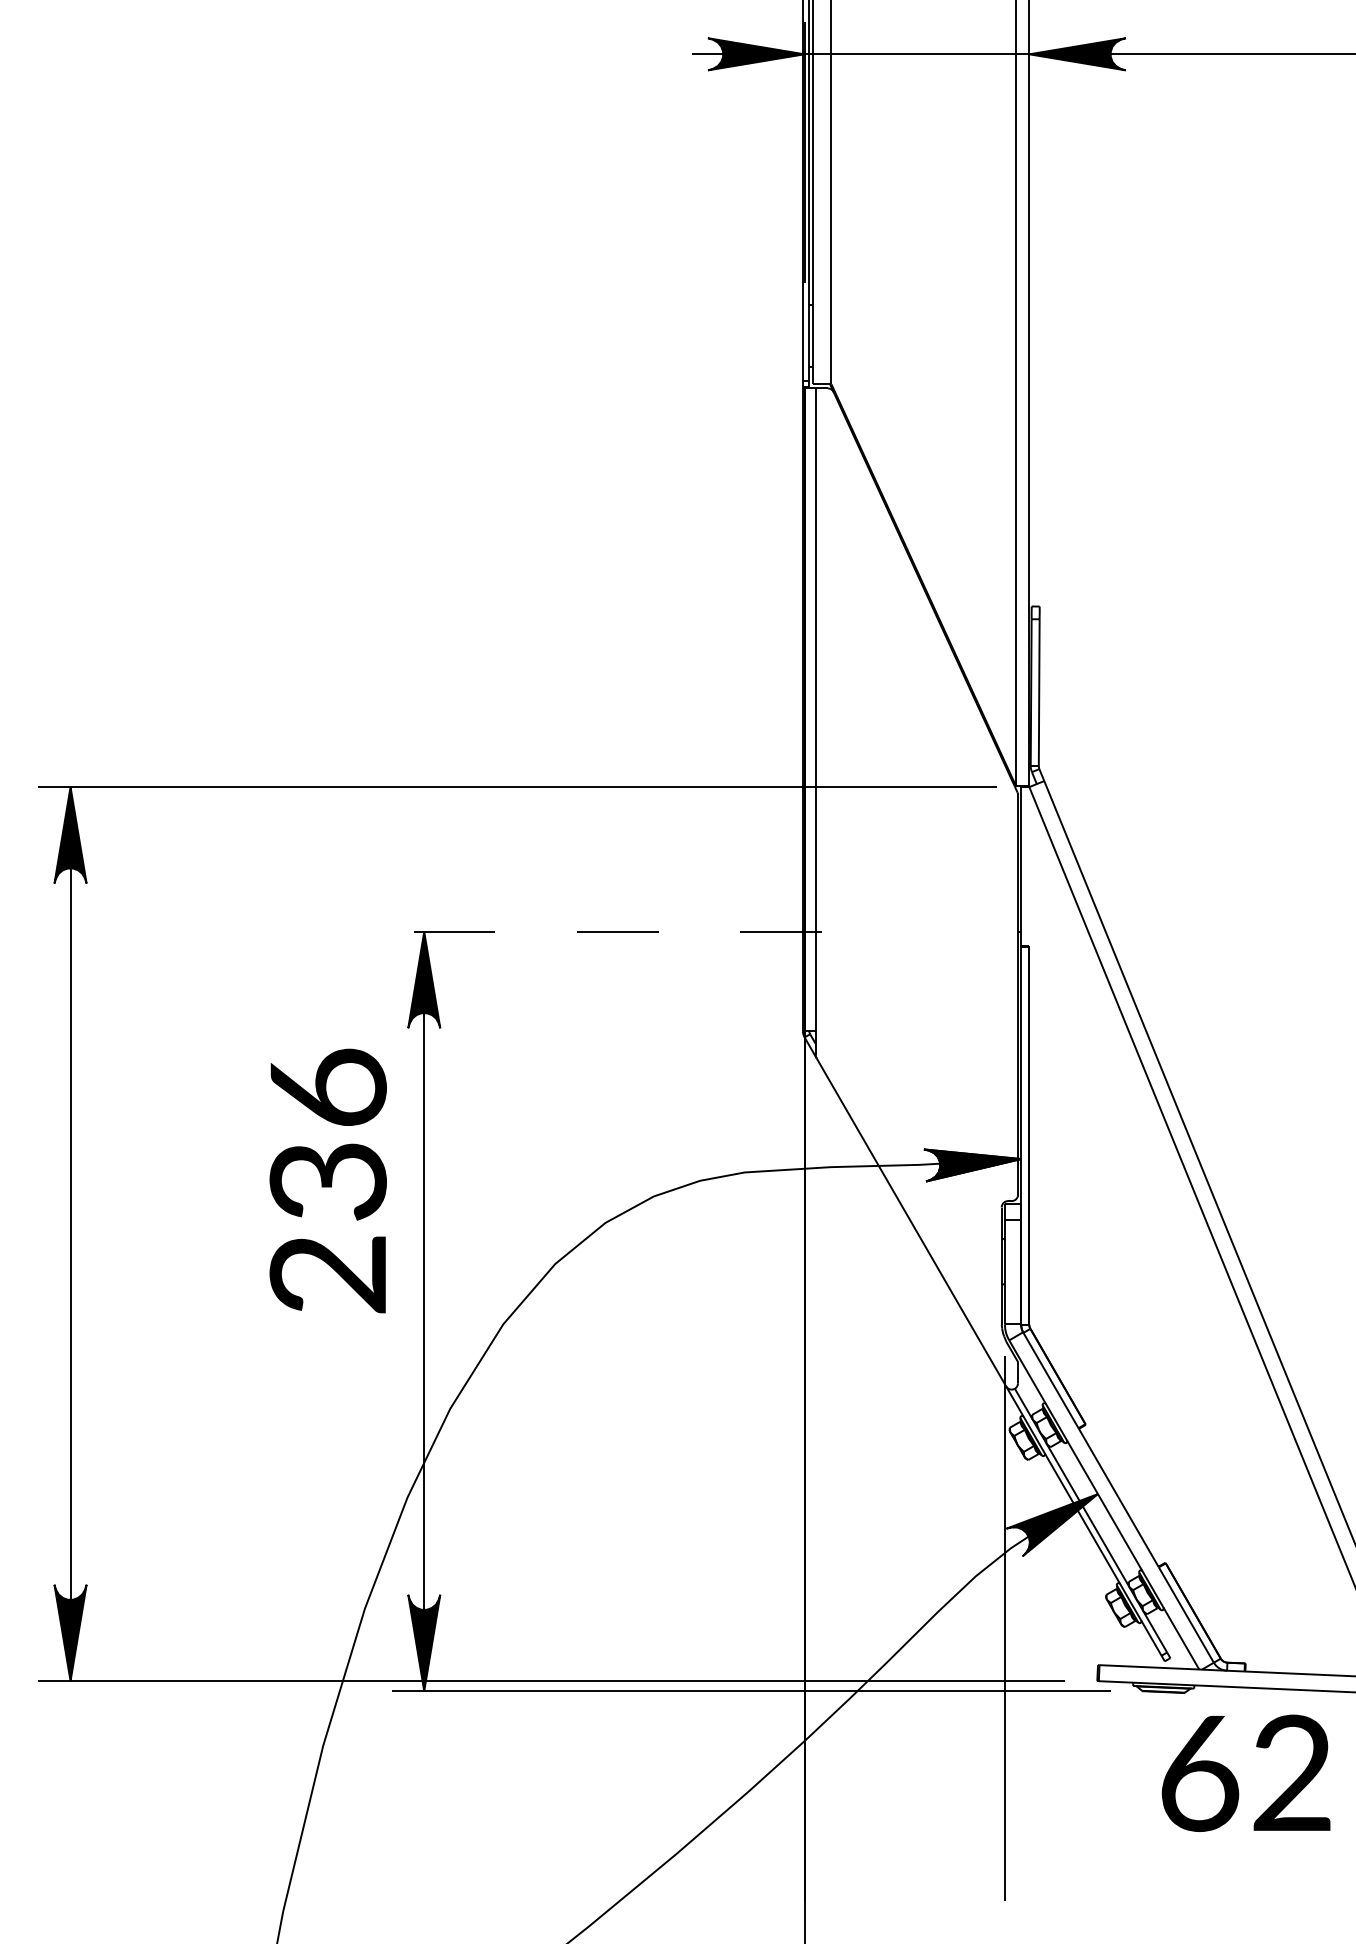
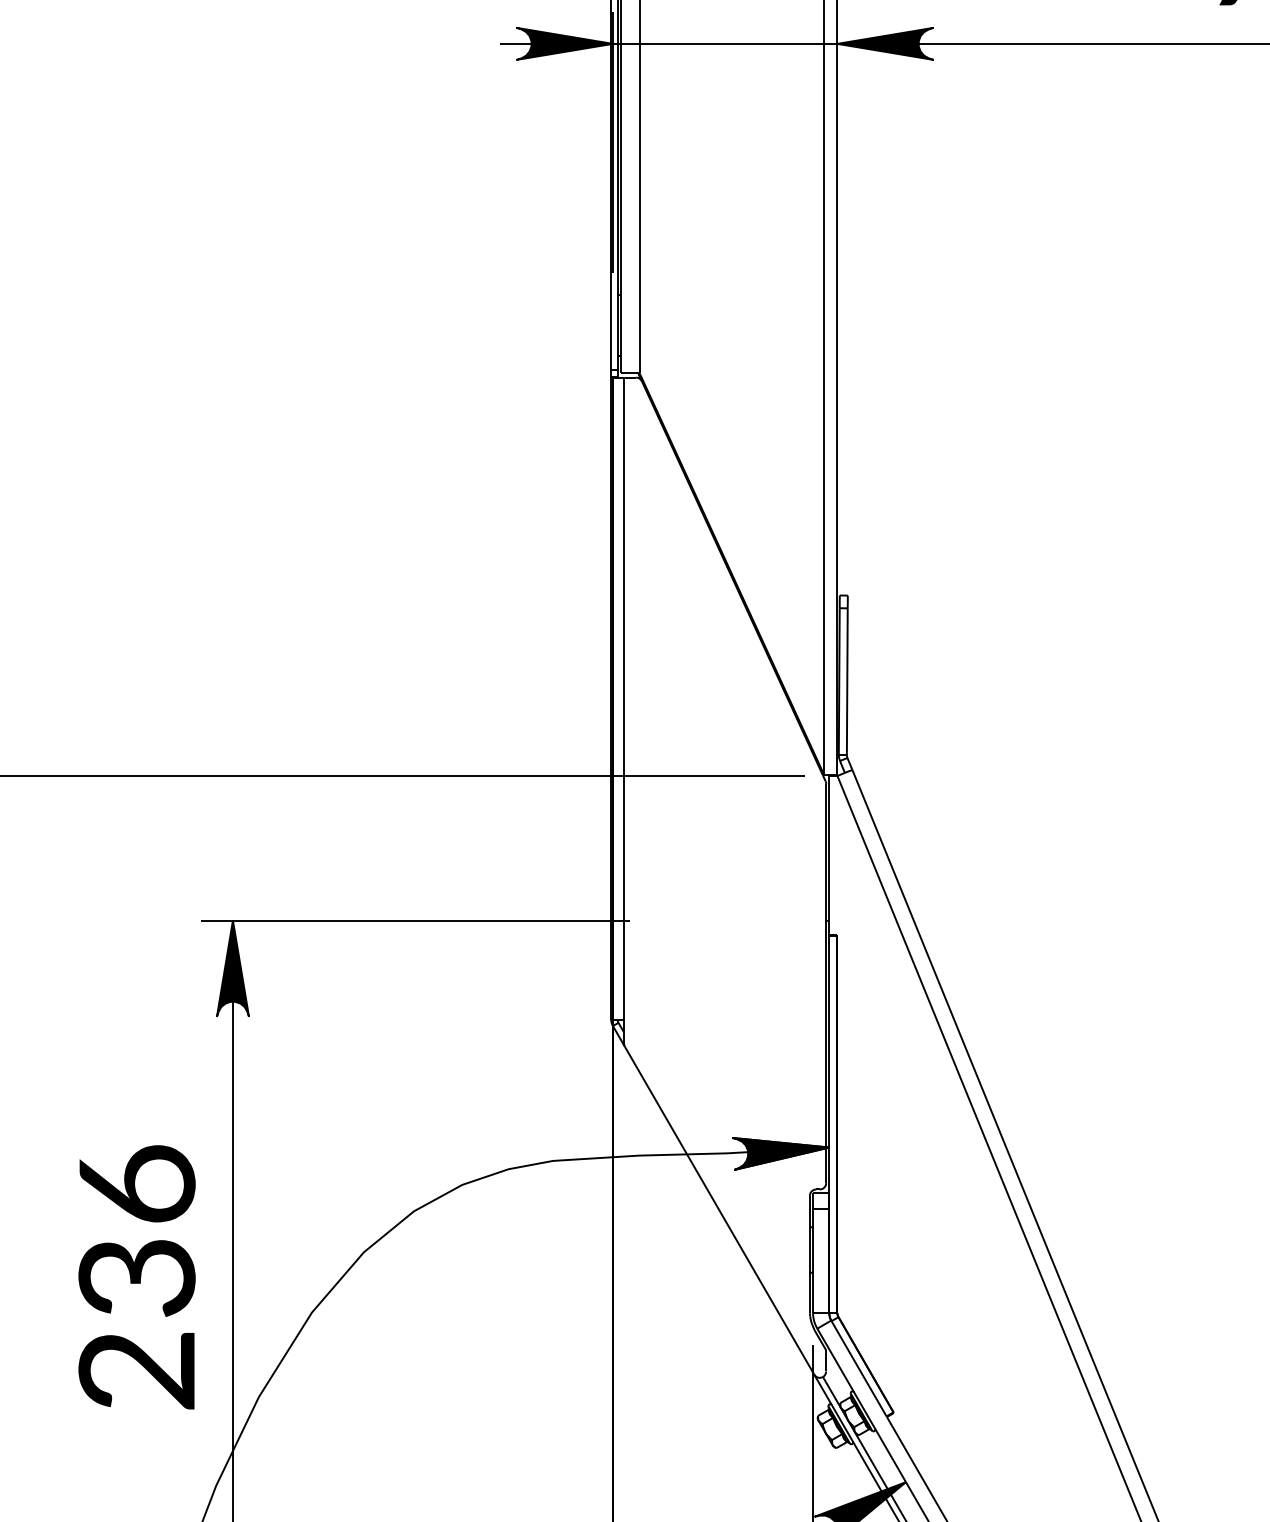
line: (607, 931) -> (416, 920), dashed -> solid
text: (327, 1180) -> (136, 1276), moved

